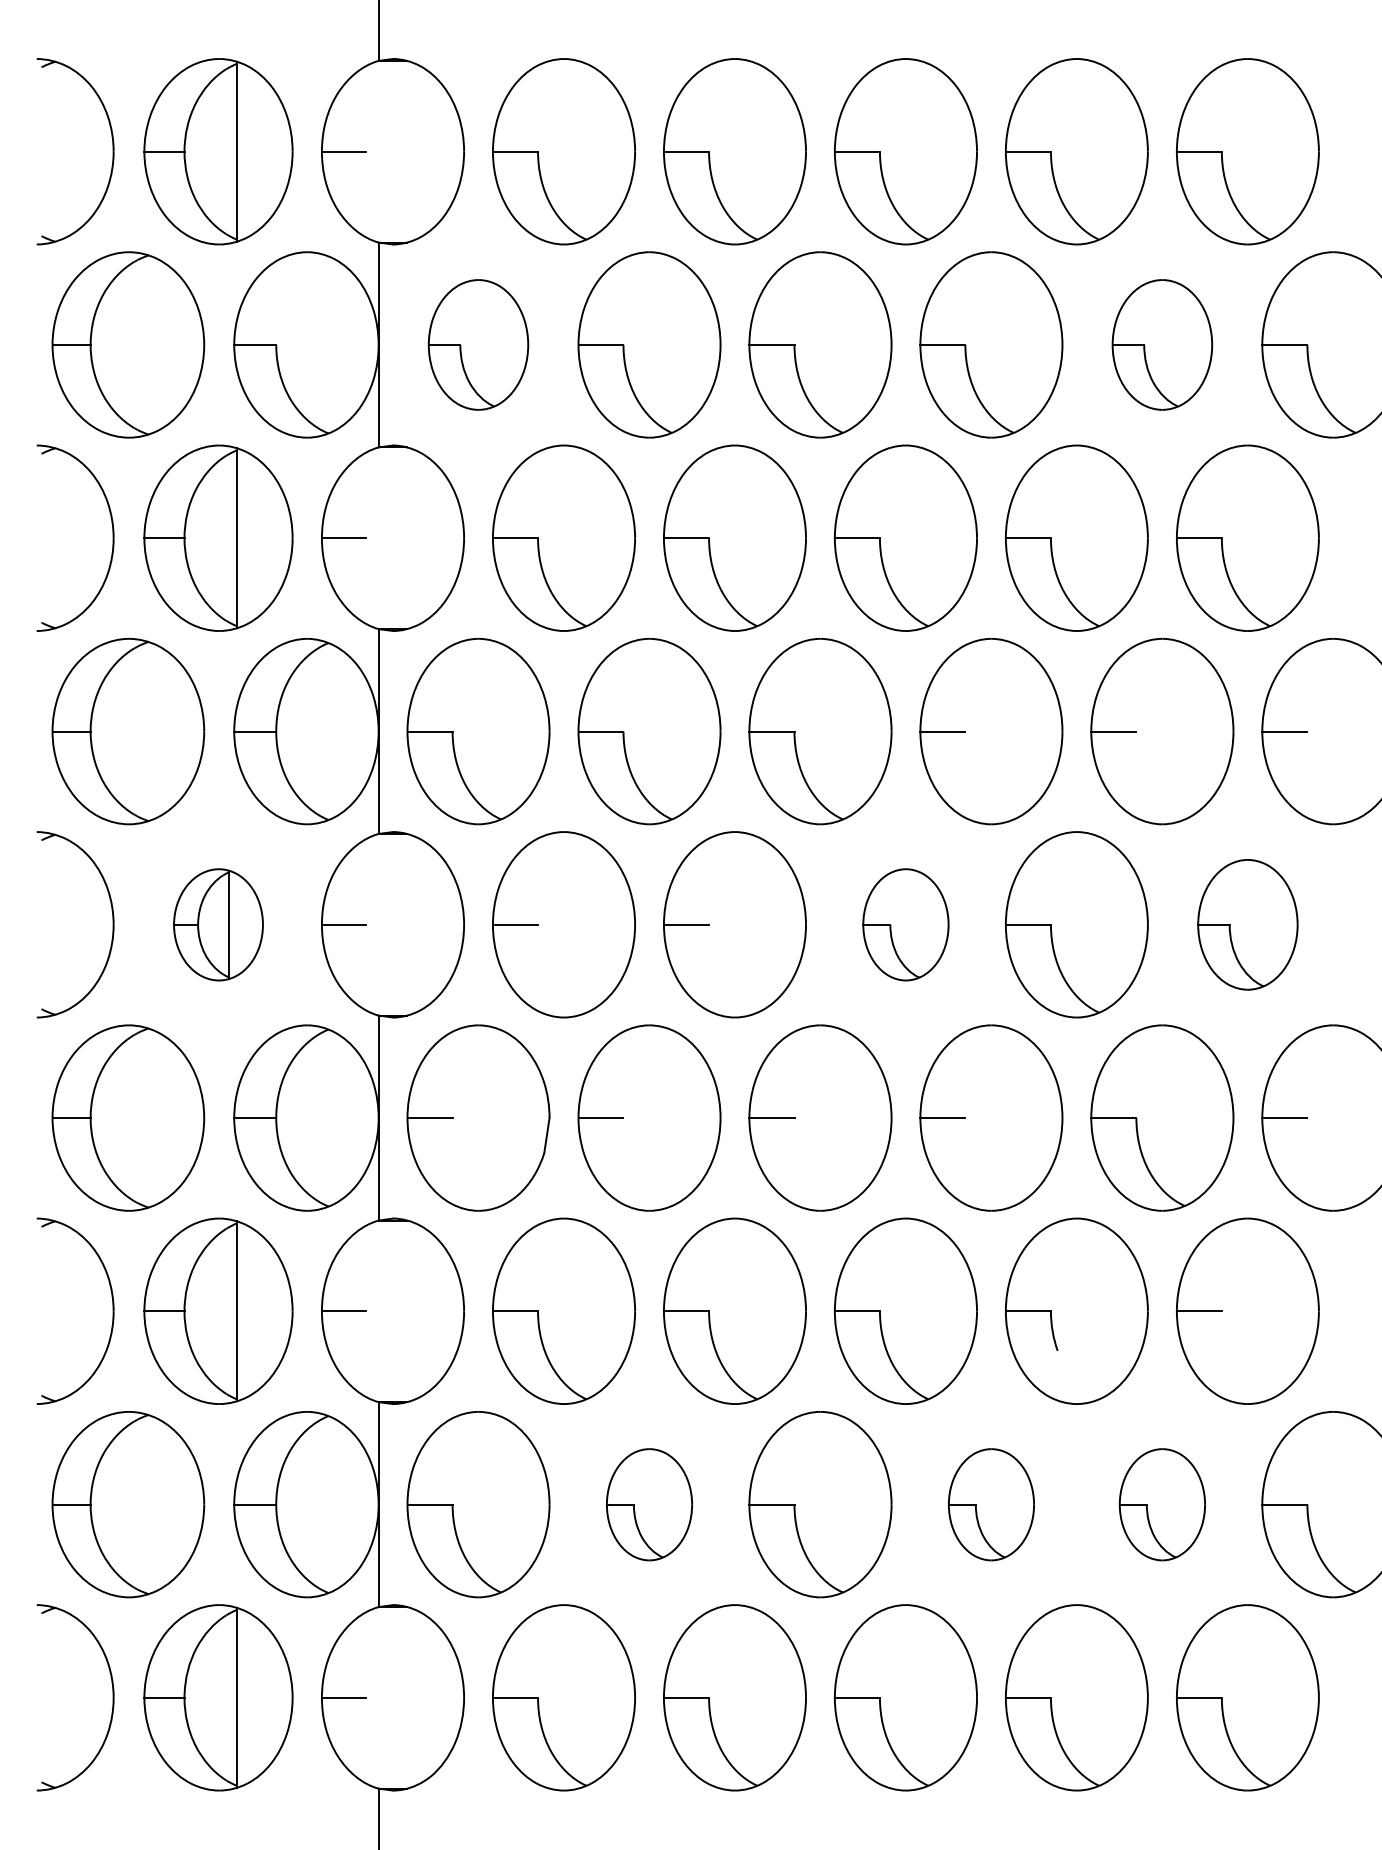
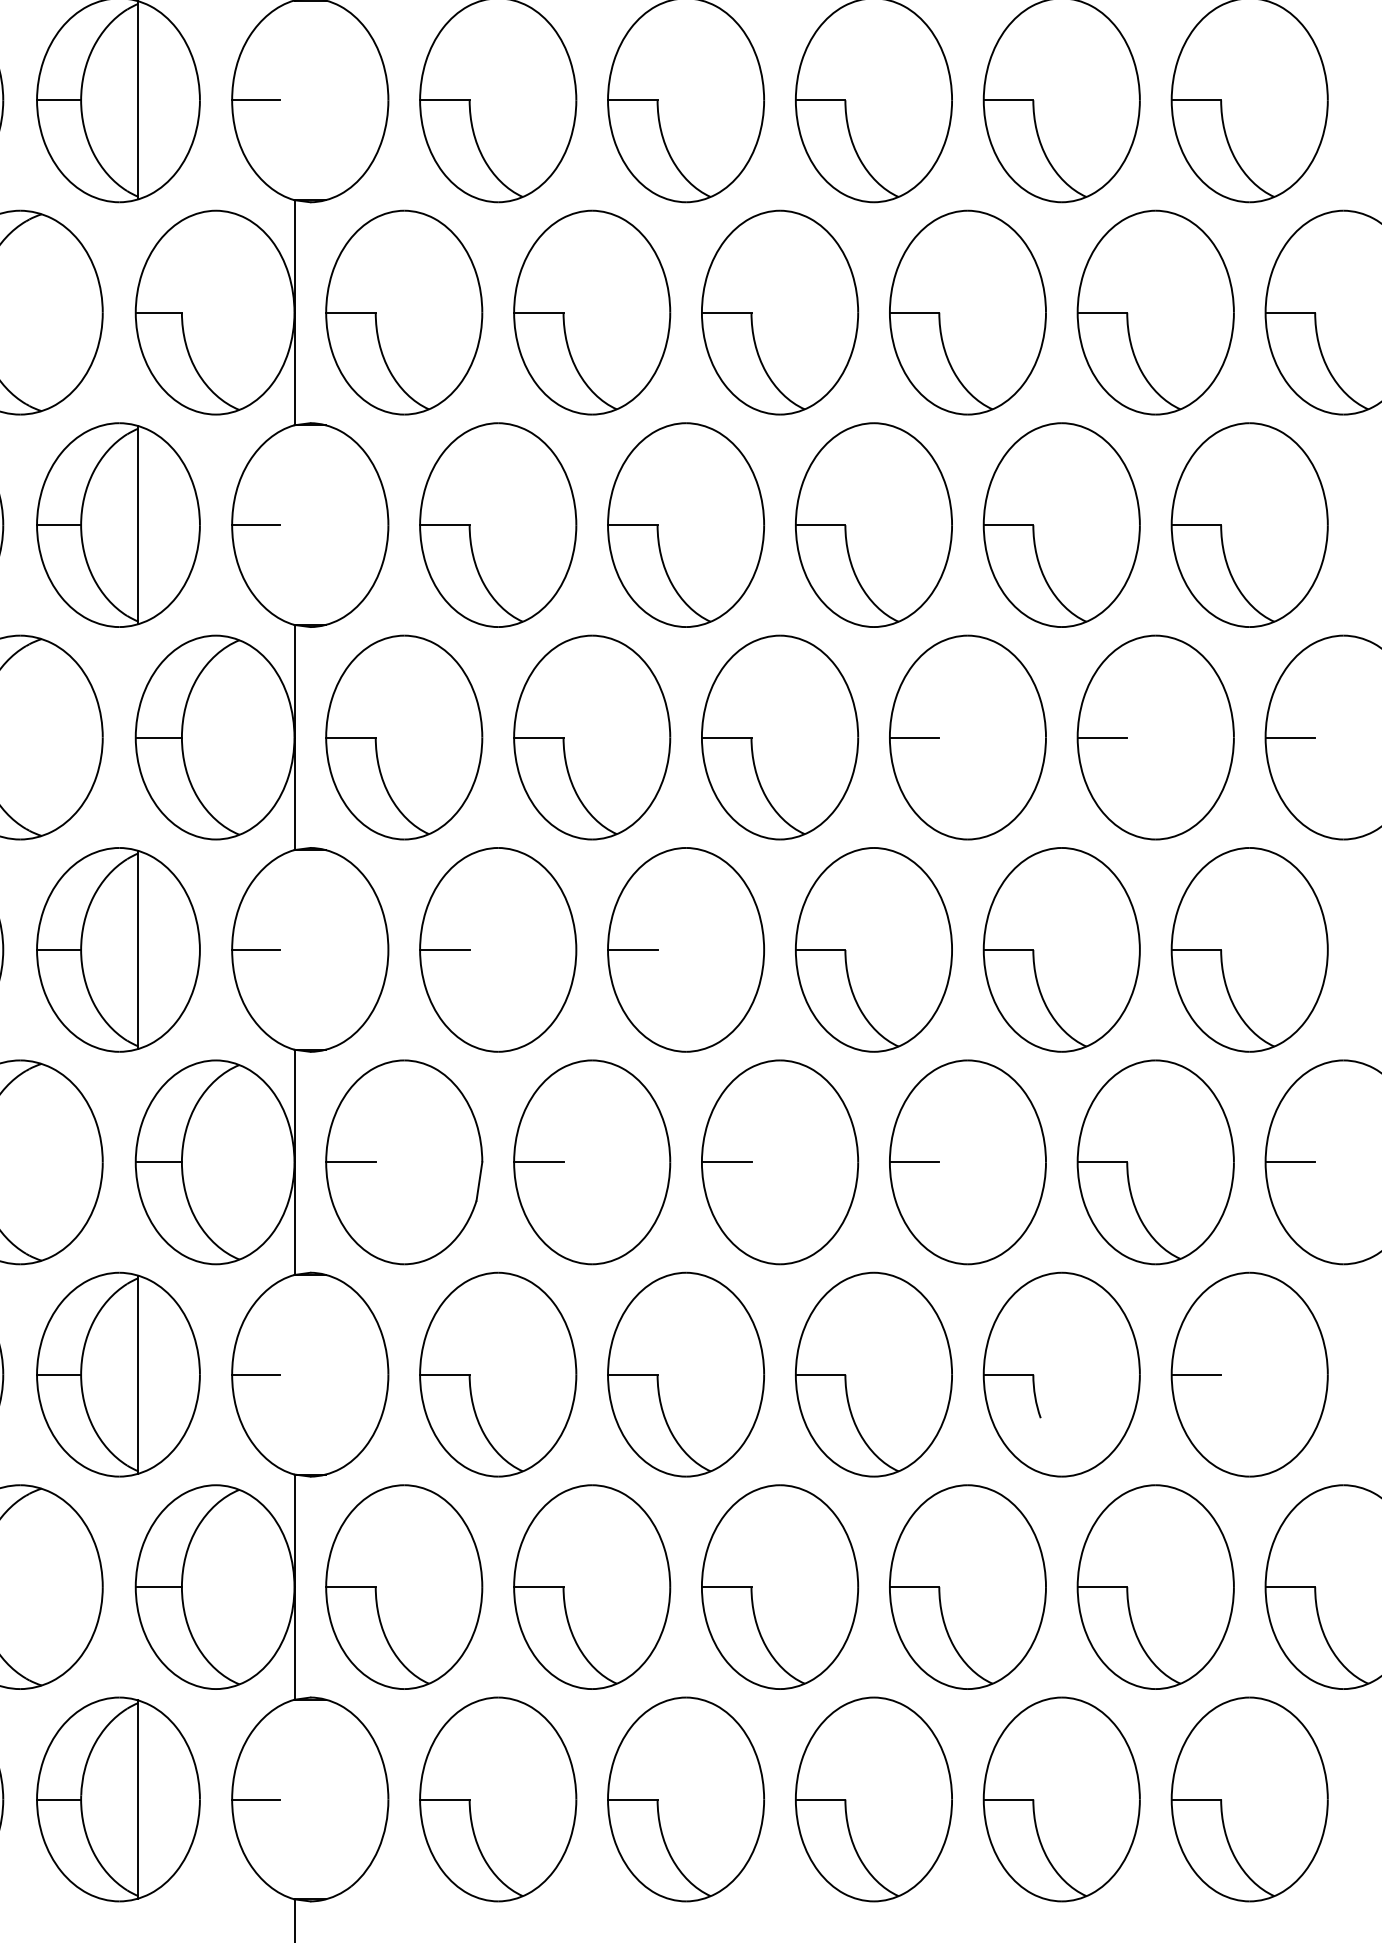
part: (478, 344) -> (404, 312), size x1.43
part: (1162, 344) -> (1155, 312), size x1.43
part: (218, 924) -> (118, 949), size x1.67
part: (905, 924) -> (873, 949), size x1.67
part: (1247, 924) -> (1249, 949), size x1.43
part: (649, 1504) -> (592, 1587), size x1.67
part: (991, 1504) -> (968, 1587), size x1.67
part: (1162, 1504) -> (1155, 1587), size x1.67

